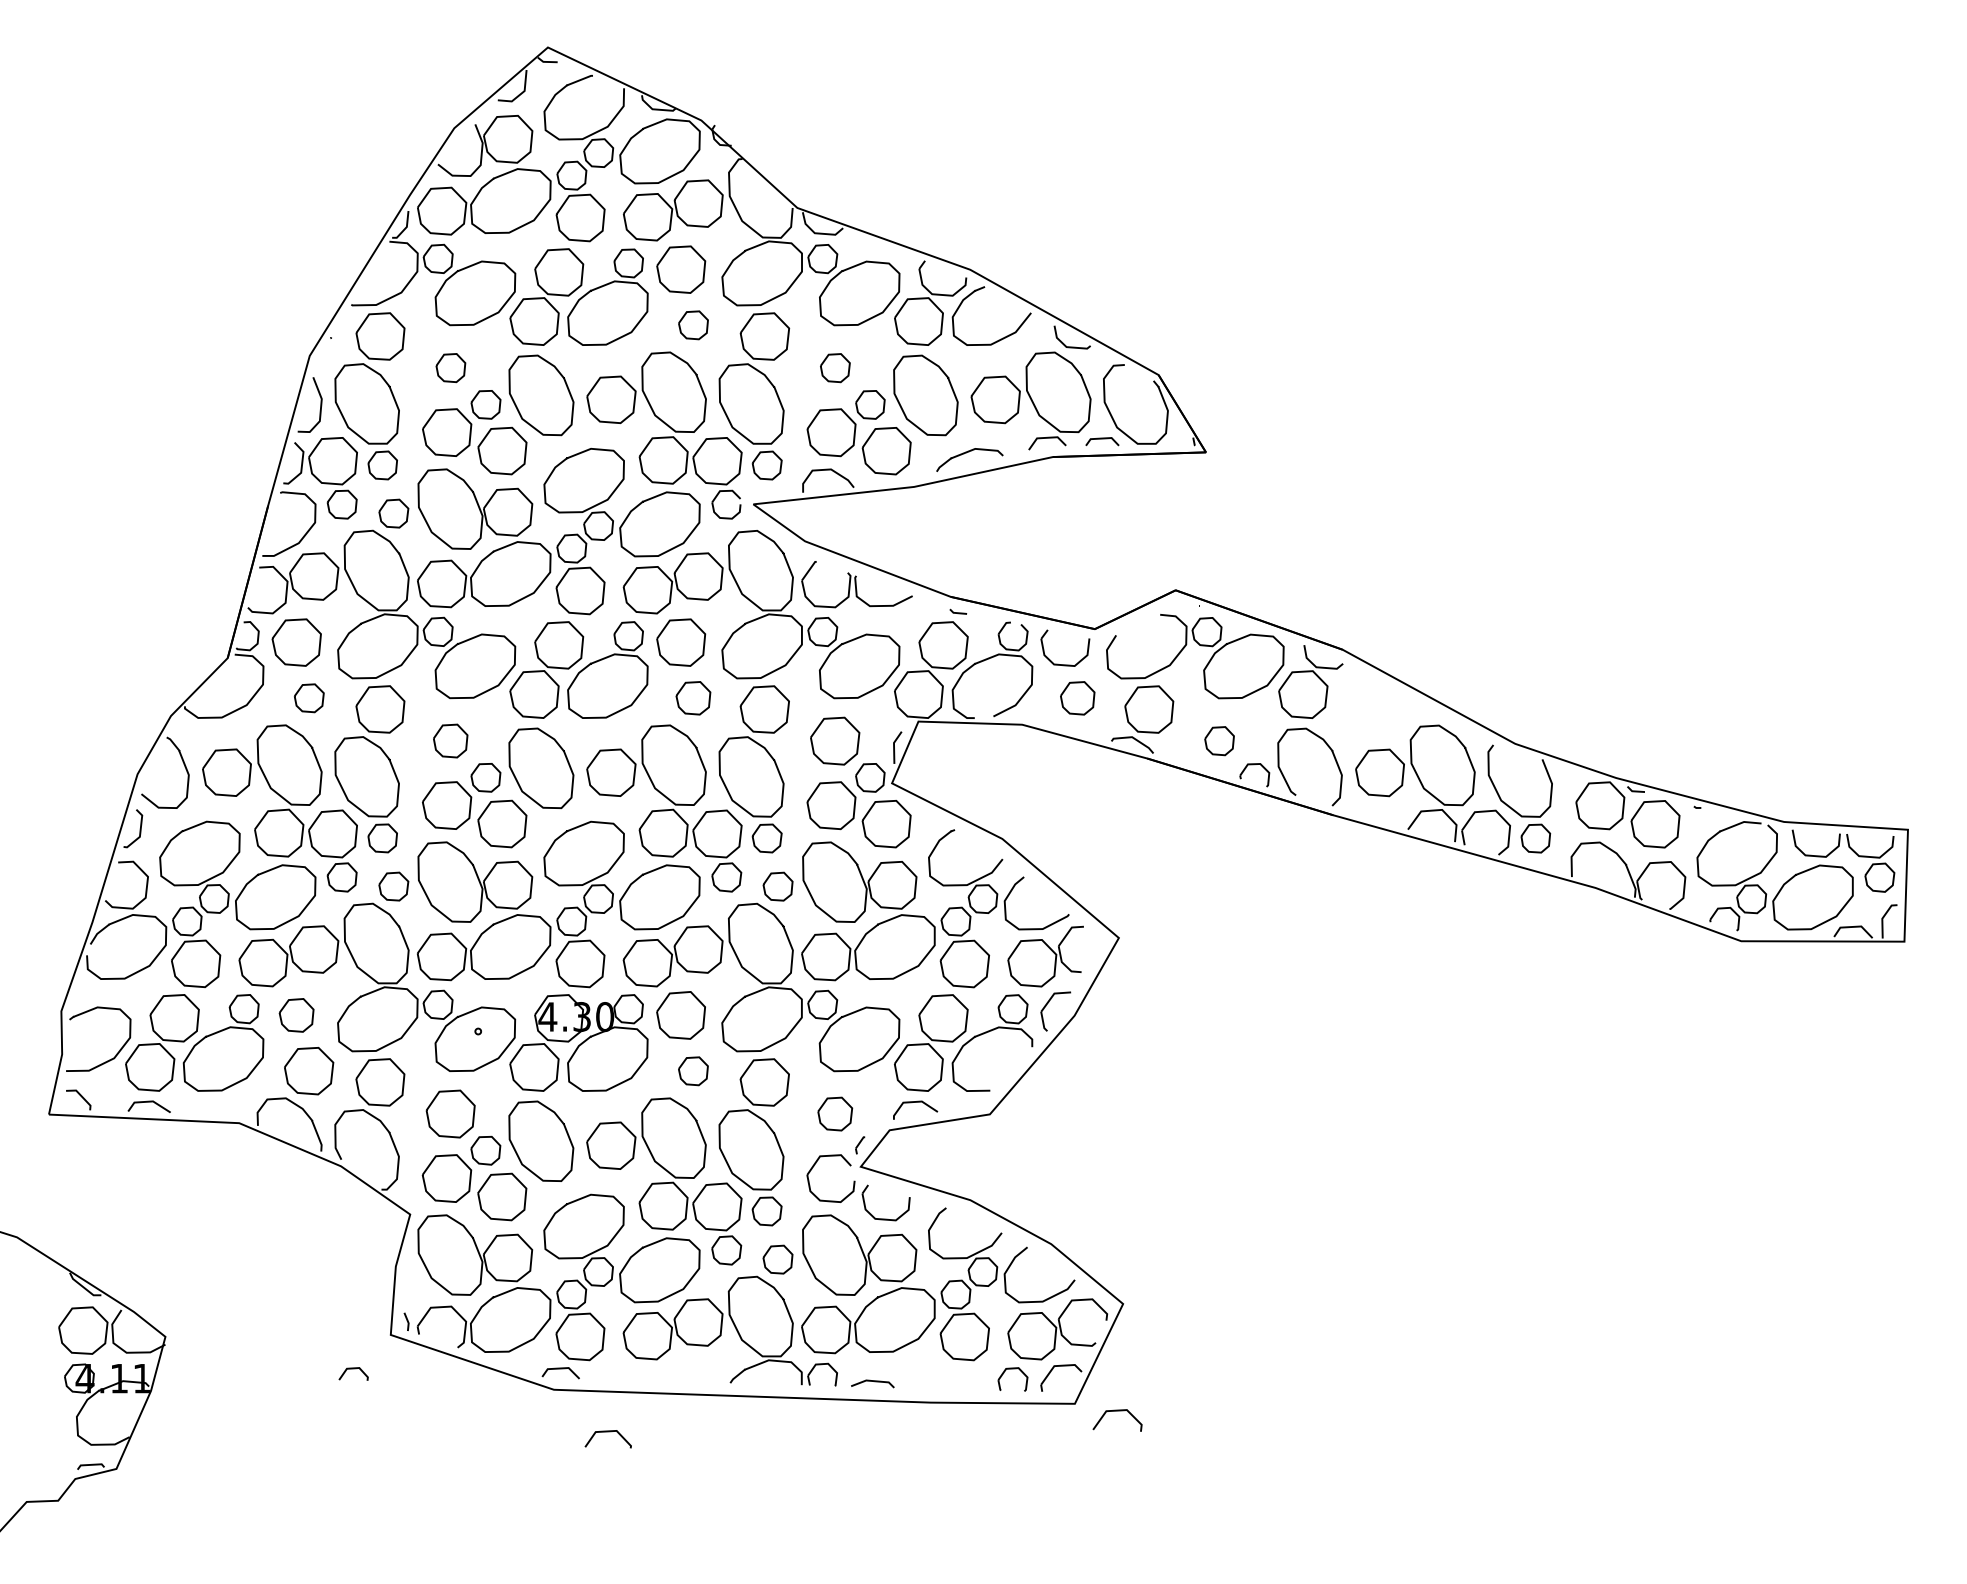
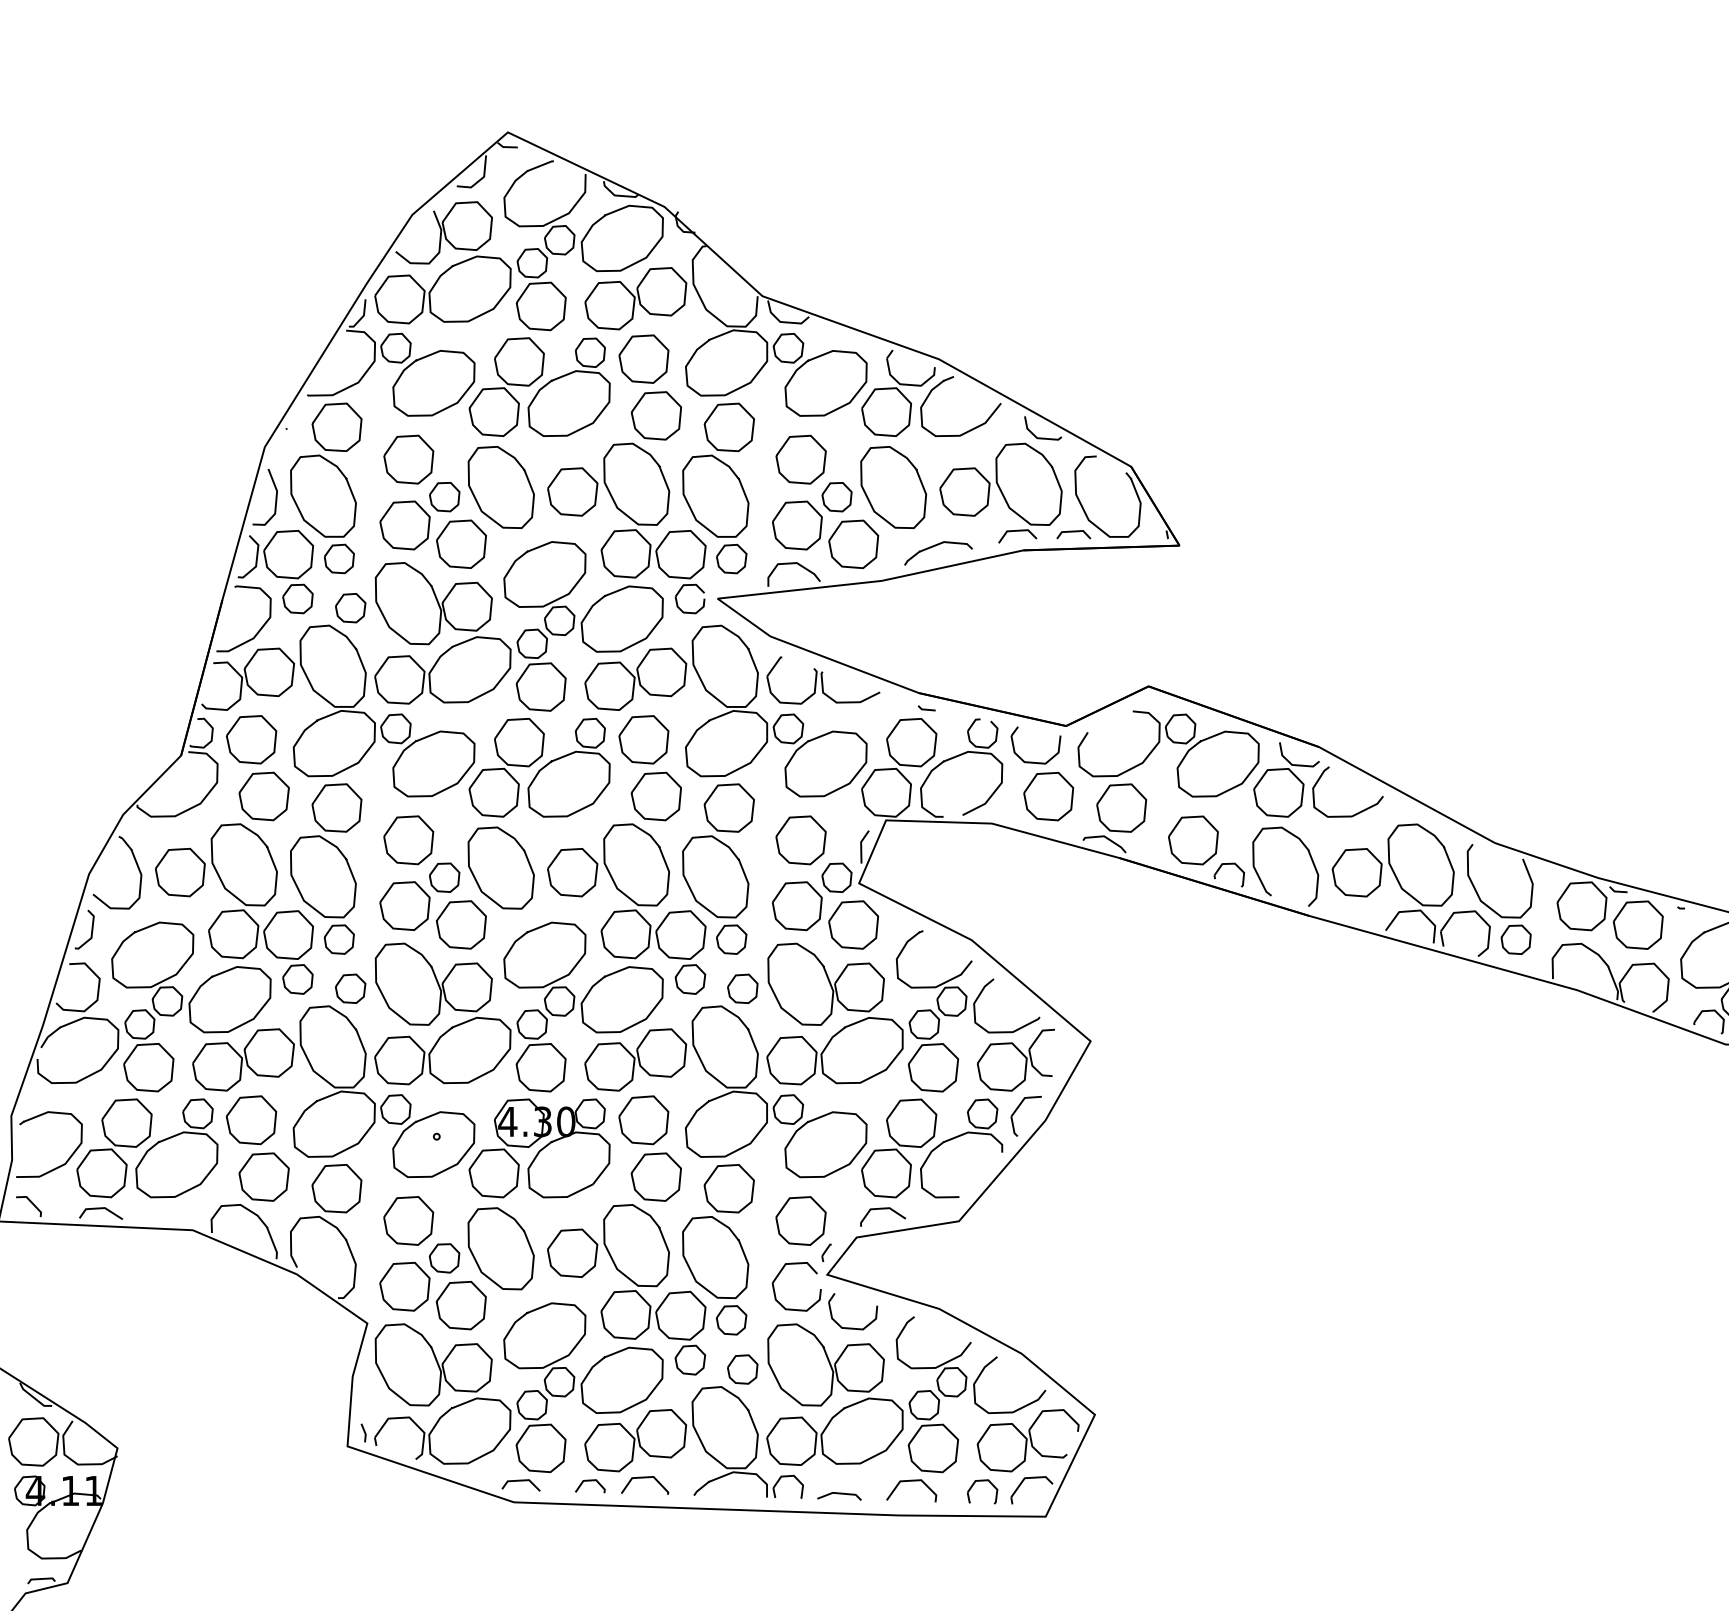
part: (693, 325) -> (656, 416), size x1.67
part: (450, 367) -> (408, 459), size x1.67
part: (835, 367) -> (801, 459), size x1.67
part: (309, 698) -> (264, 796), size x1.67
part: (693, 698) -> (656, 796), size x1.43
part: (1077, 698) -> (1048, 796), size x1.43
curve: (1381, 713) -> (1358, 812), added
part: (450, 740) -> (408, 839), size x1.43
part: (1219, 740) -> (1193, 839), size x1.67
part: (296, 1015) -> (251, 1120), size x1.43
part: (693, 1071) -> (656, 1177), size x1.67
part: (835, 1113) -> (801, 1220), size x1.43
line: (353, 1369) -> (590, 1481), moved
line: (1117, 1411) -> (911, 1481), moved
line: (607, 1432) -> (644, 1478), moved

